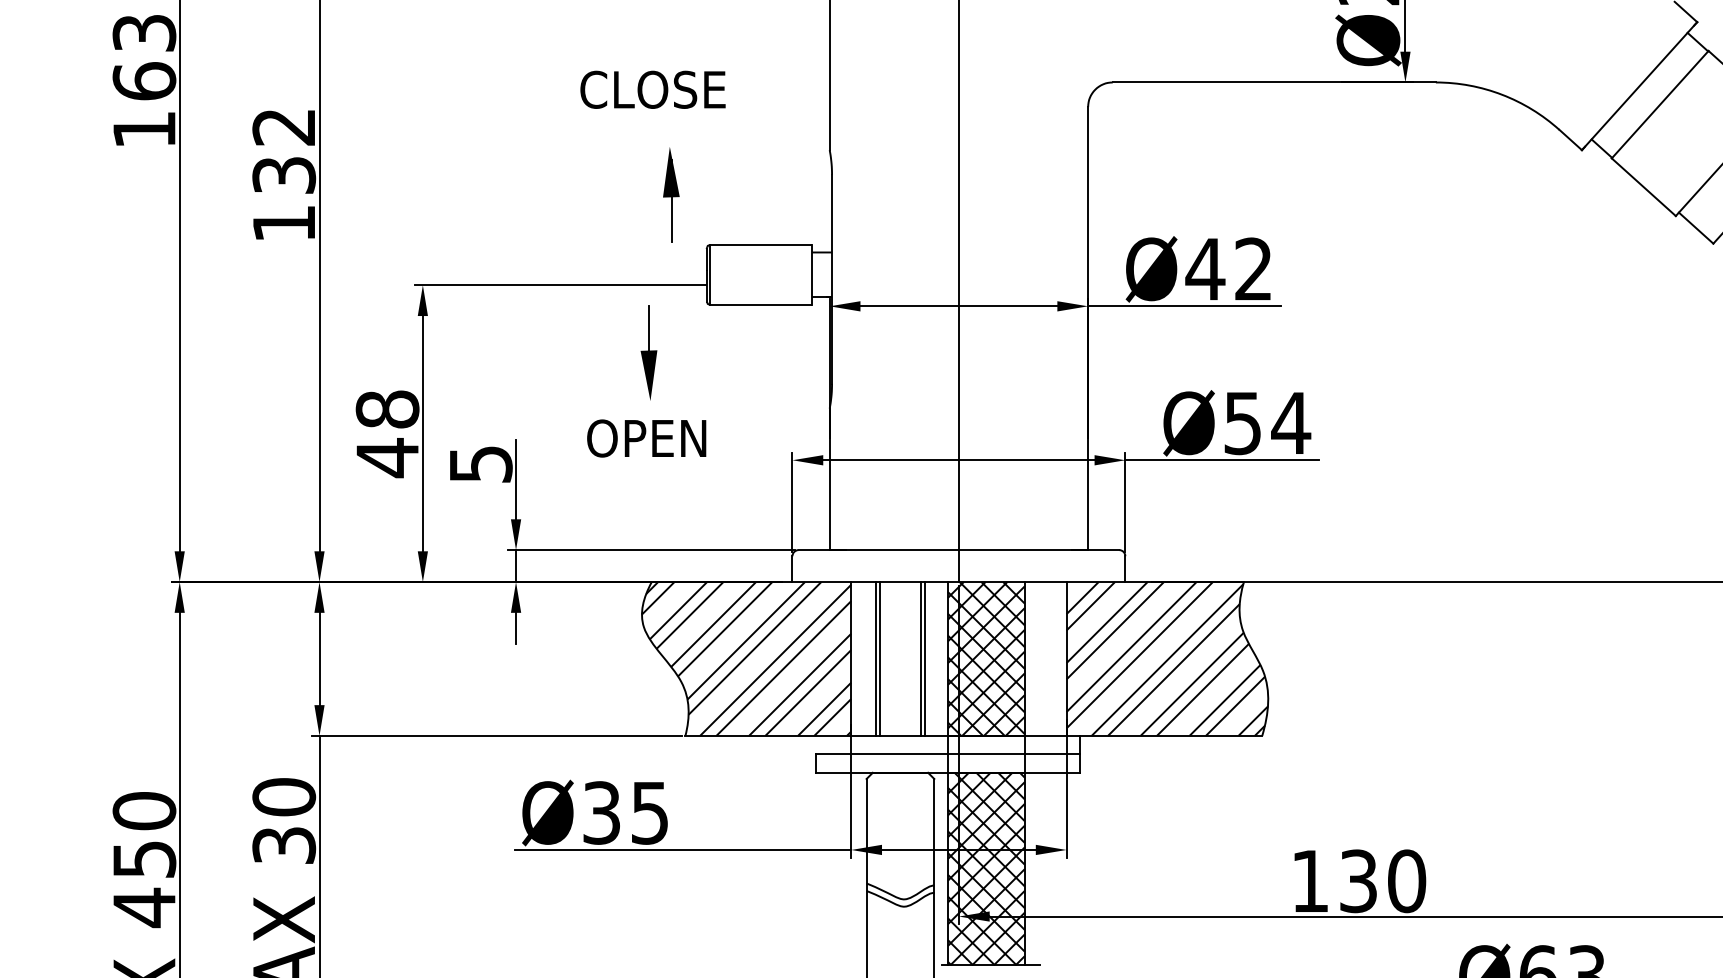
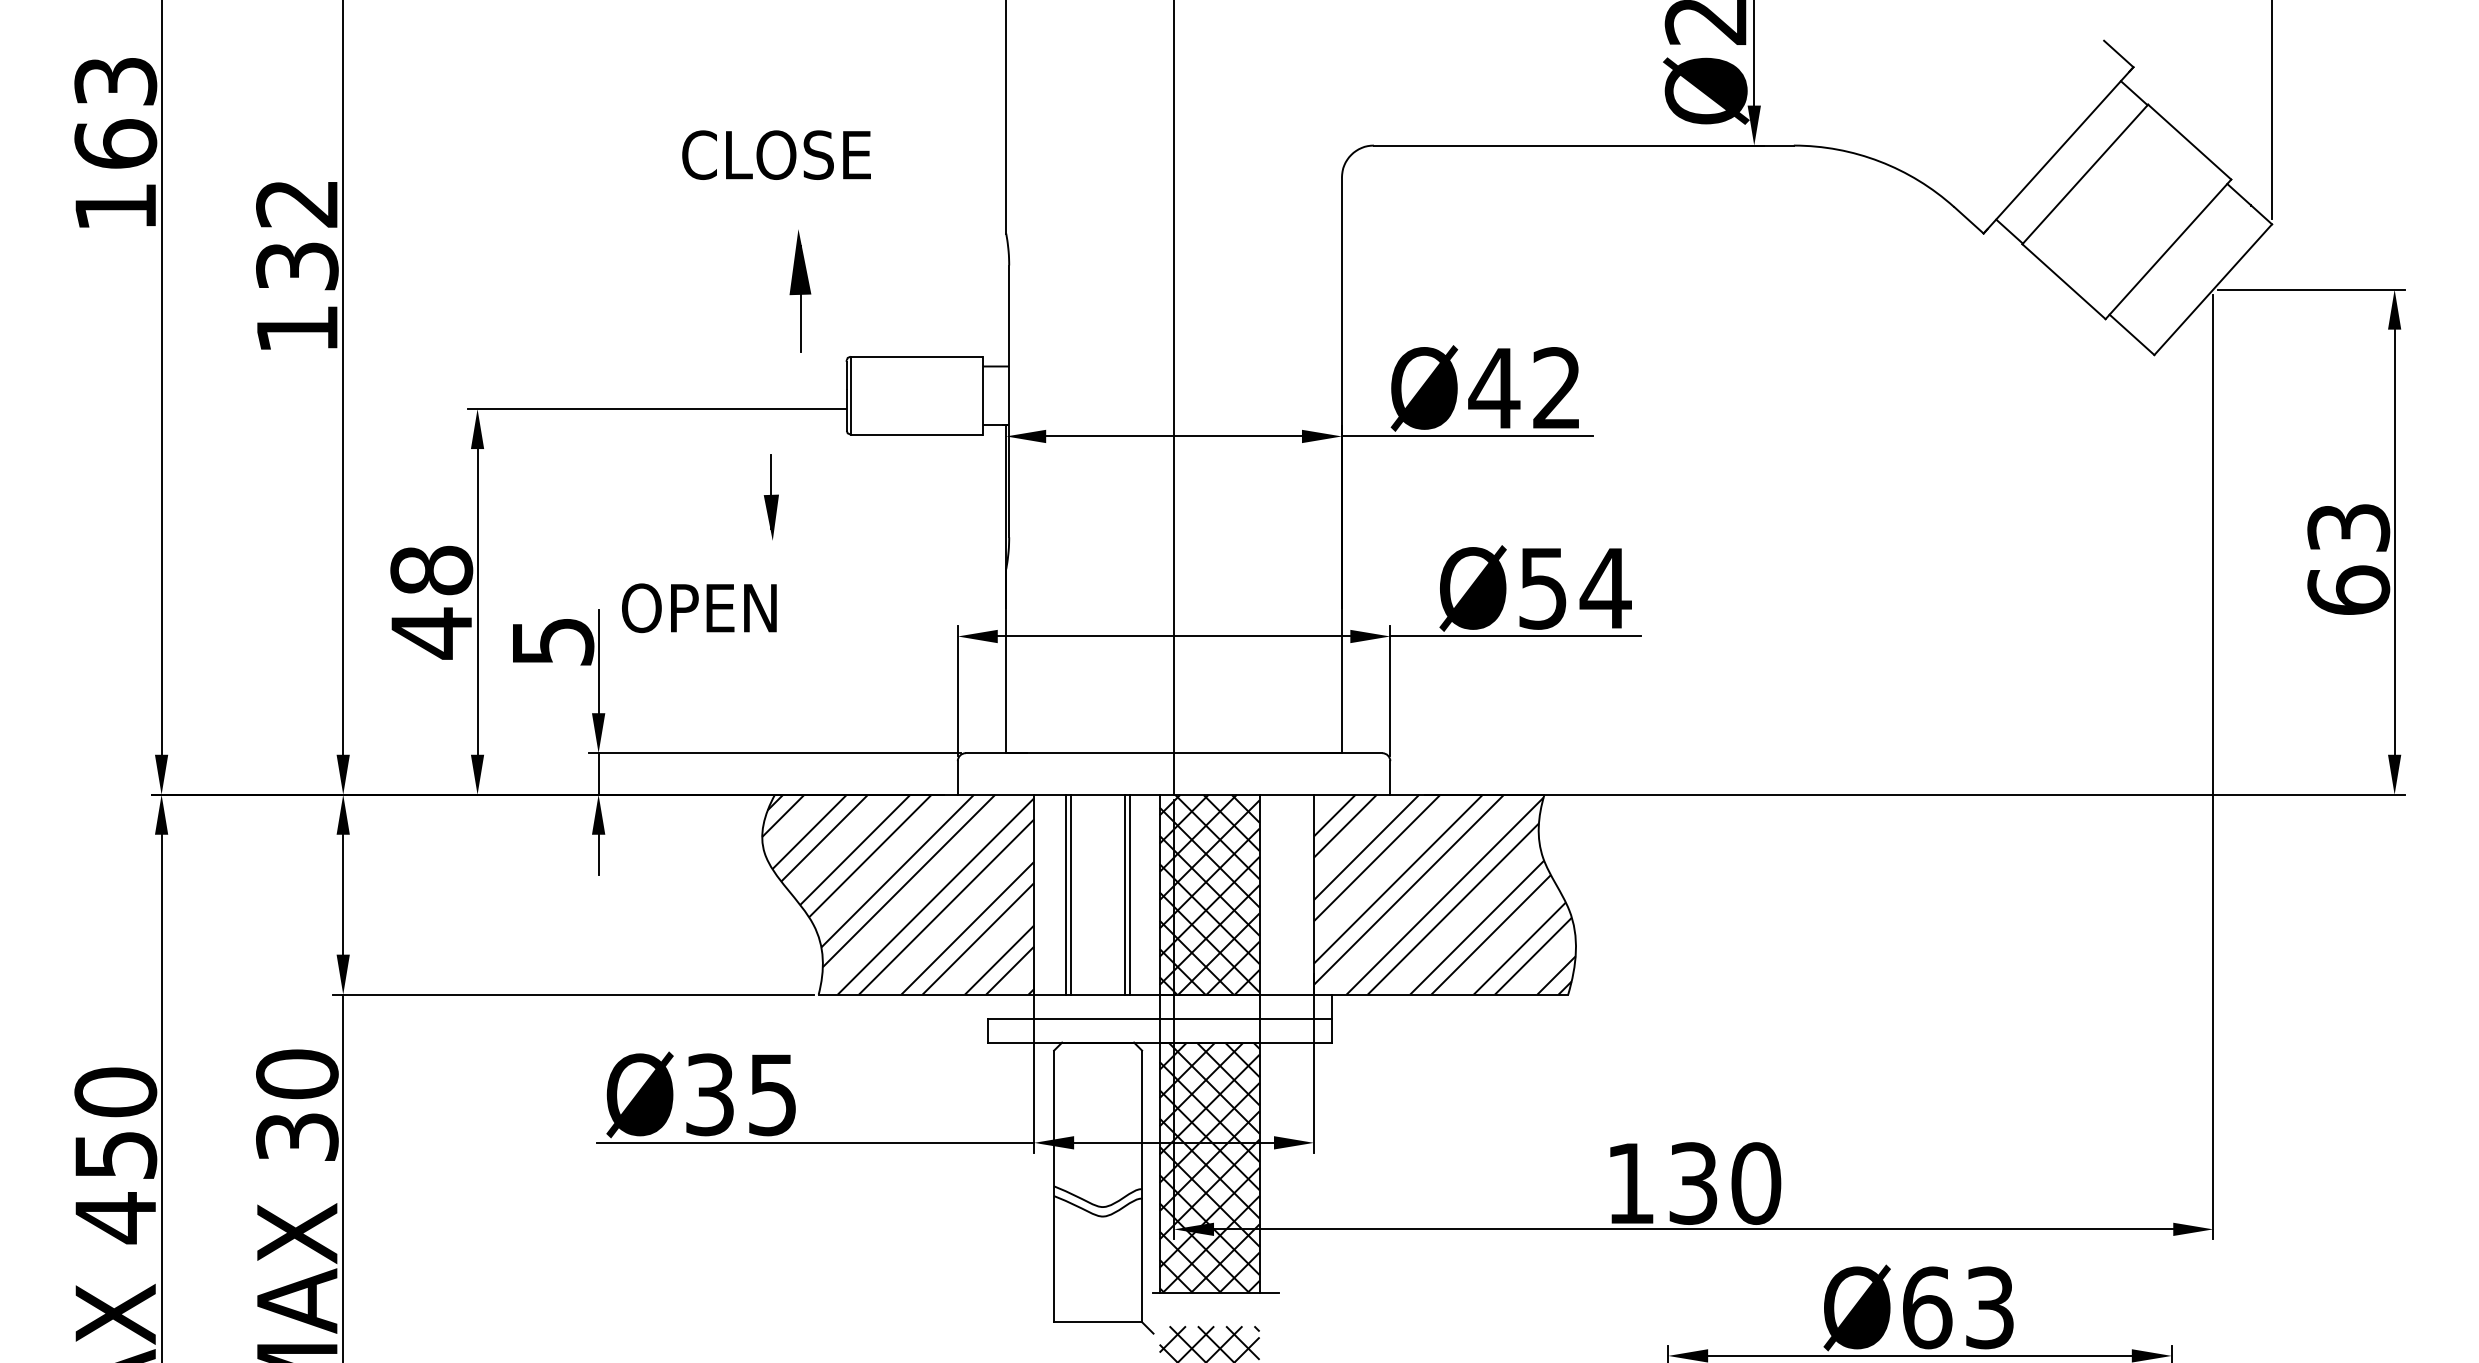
part: (649, 352) -> (771, 496), size x0.7
text: (646, 438) -> (699, 608), moved

